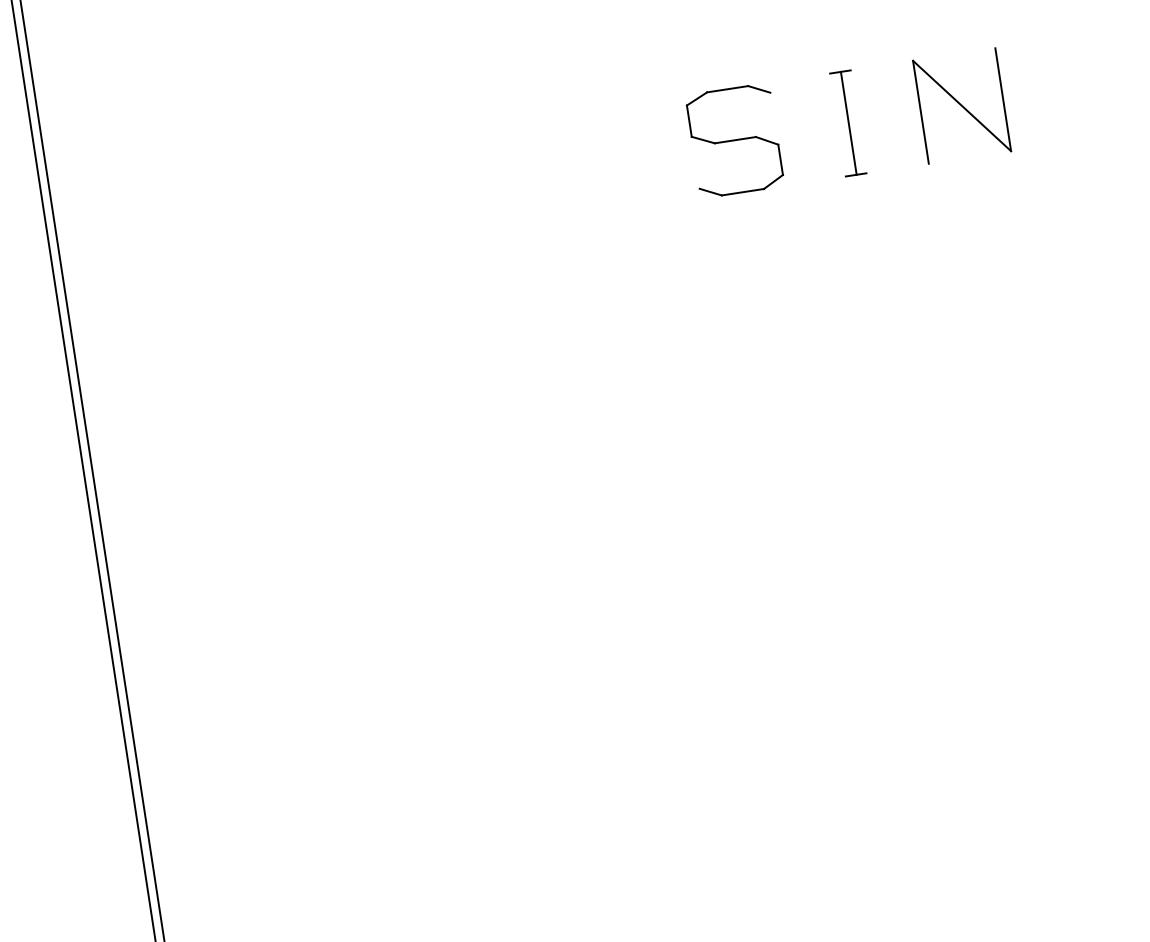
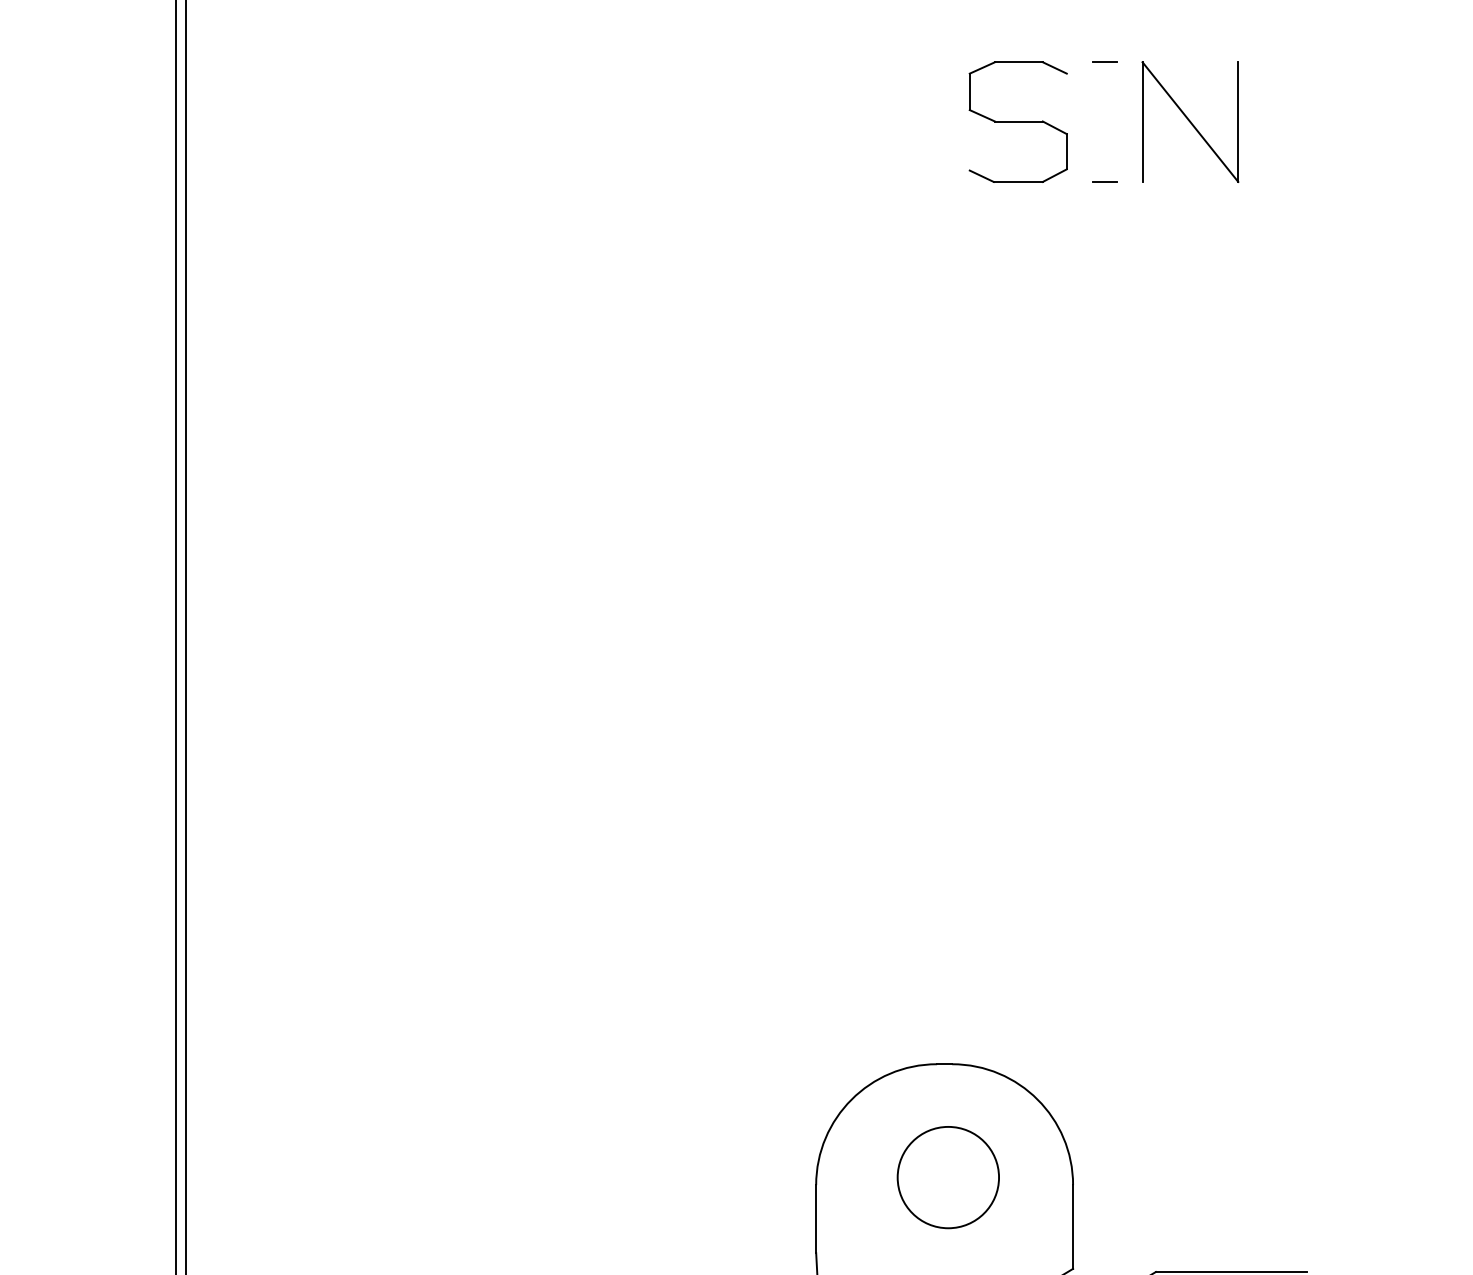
part: (962, 105) -> (1190, 121), moved
line: (848, 122) -> (1105, 121), removed
part: (734, 140) -> (1017, 121), moved

